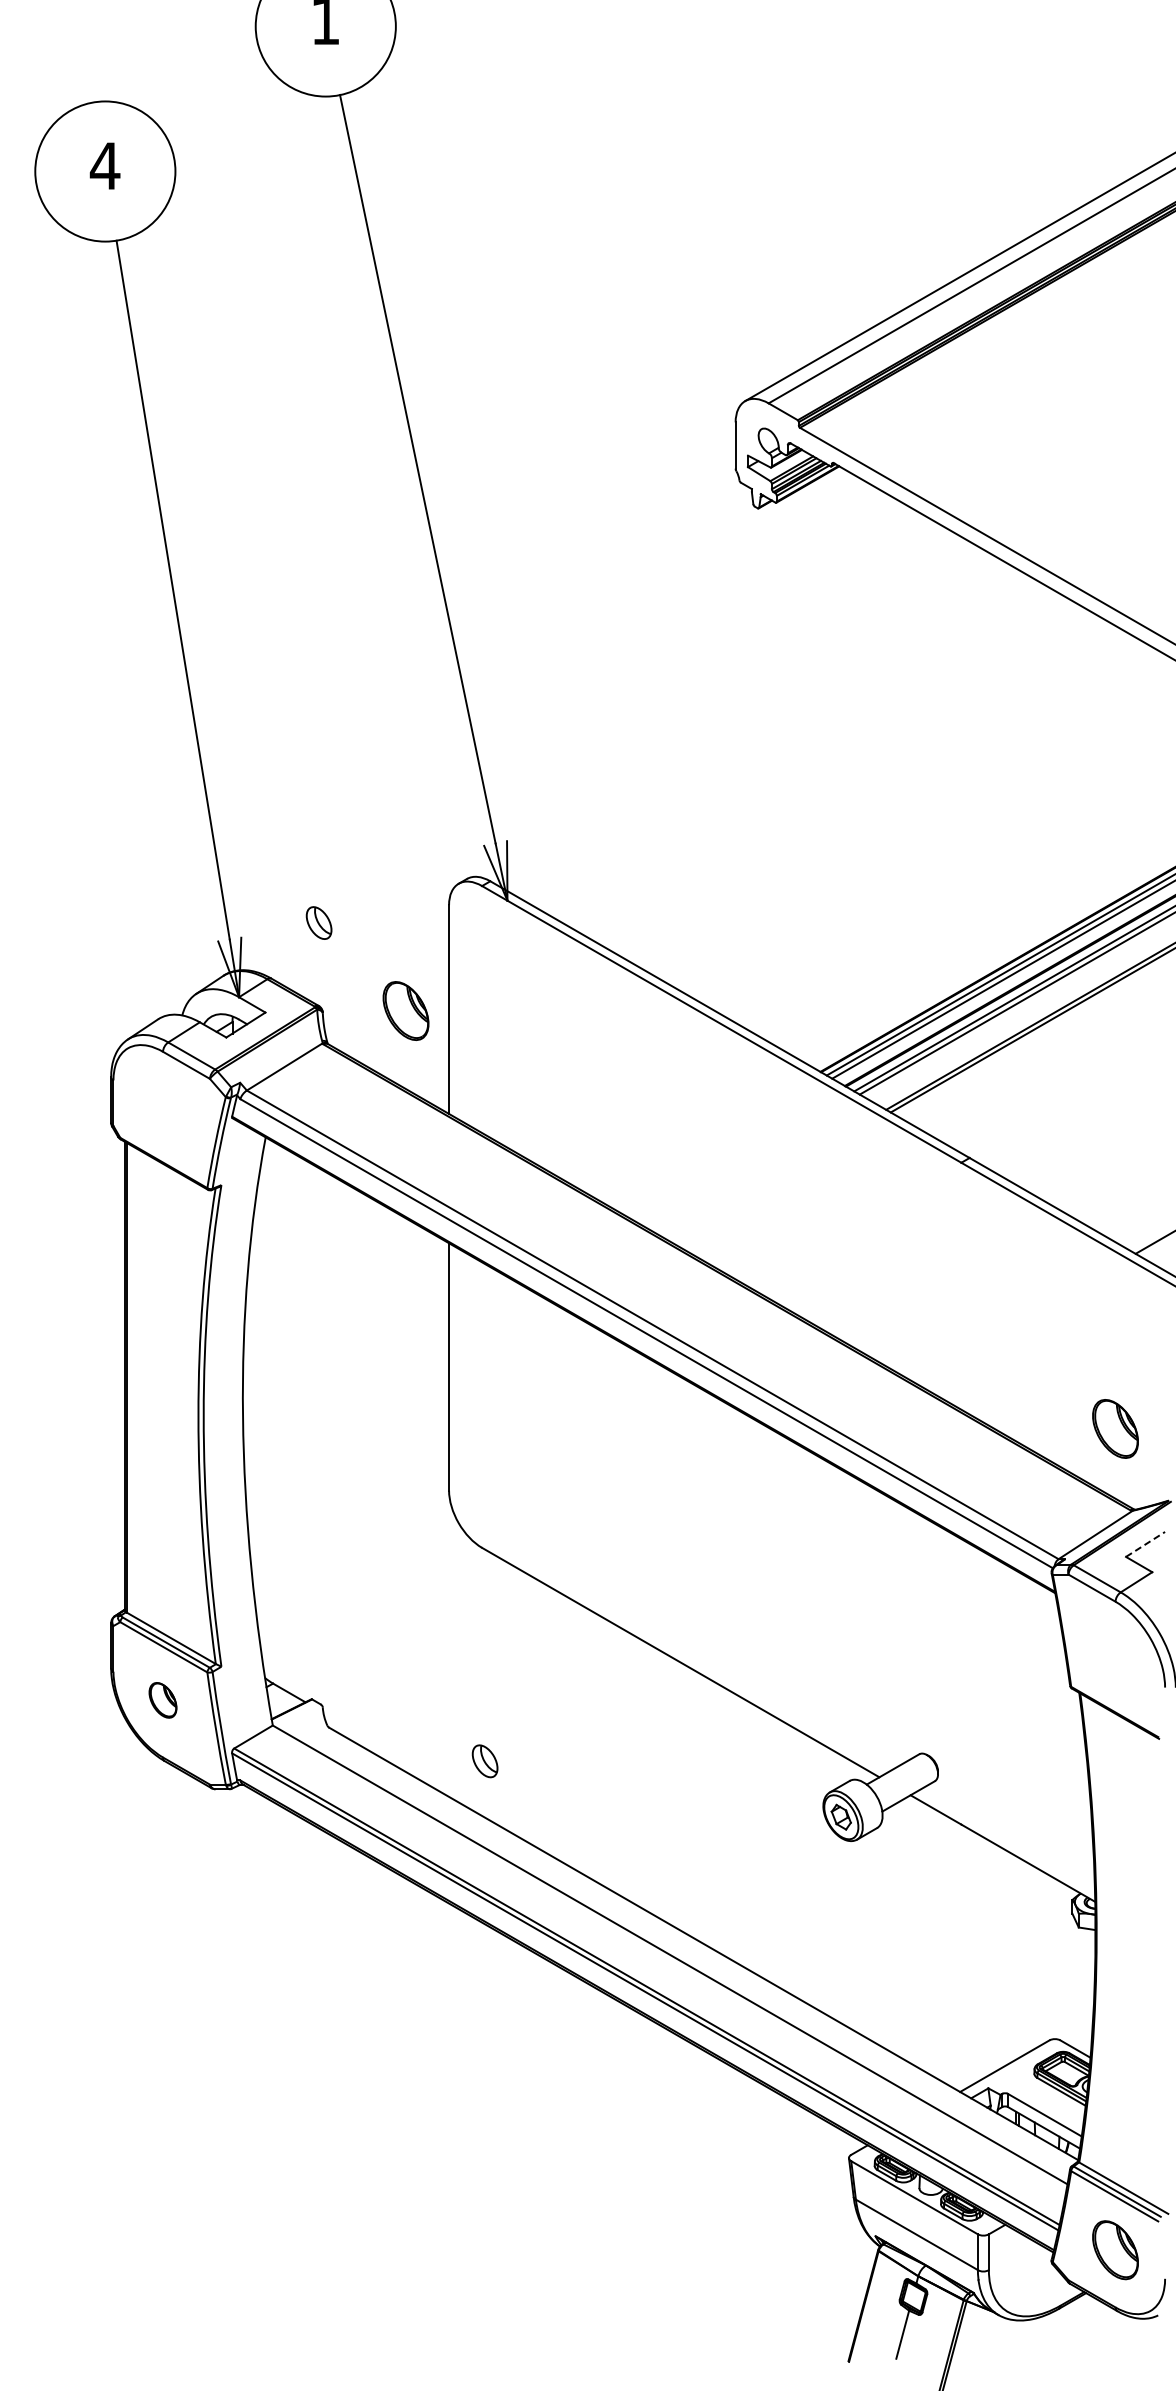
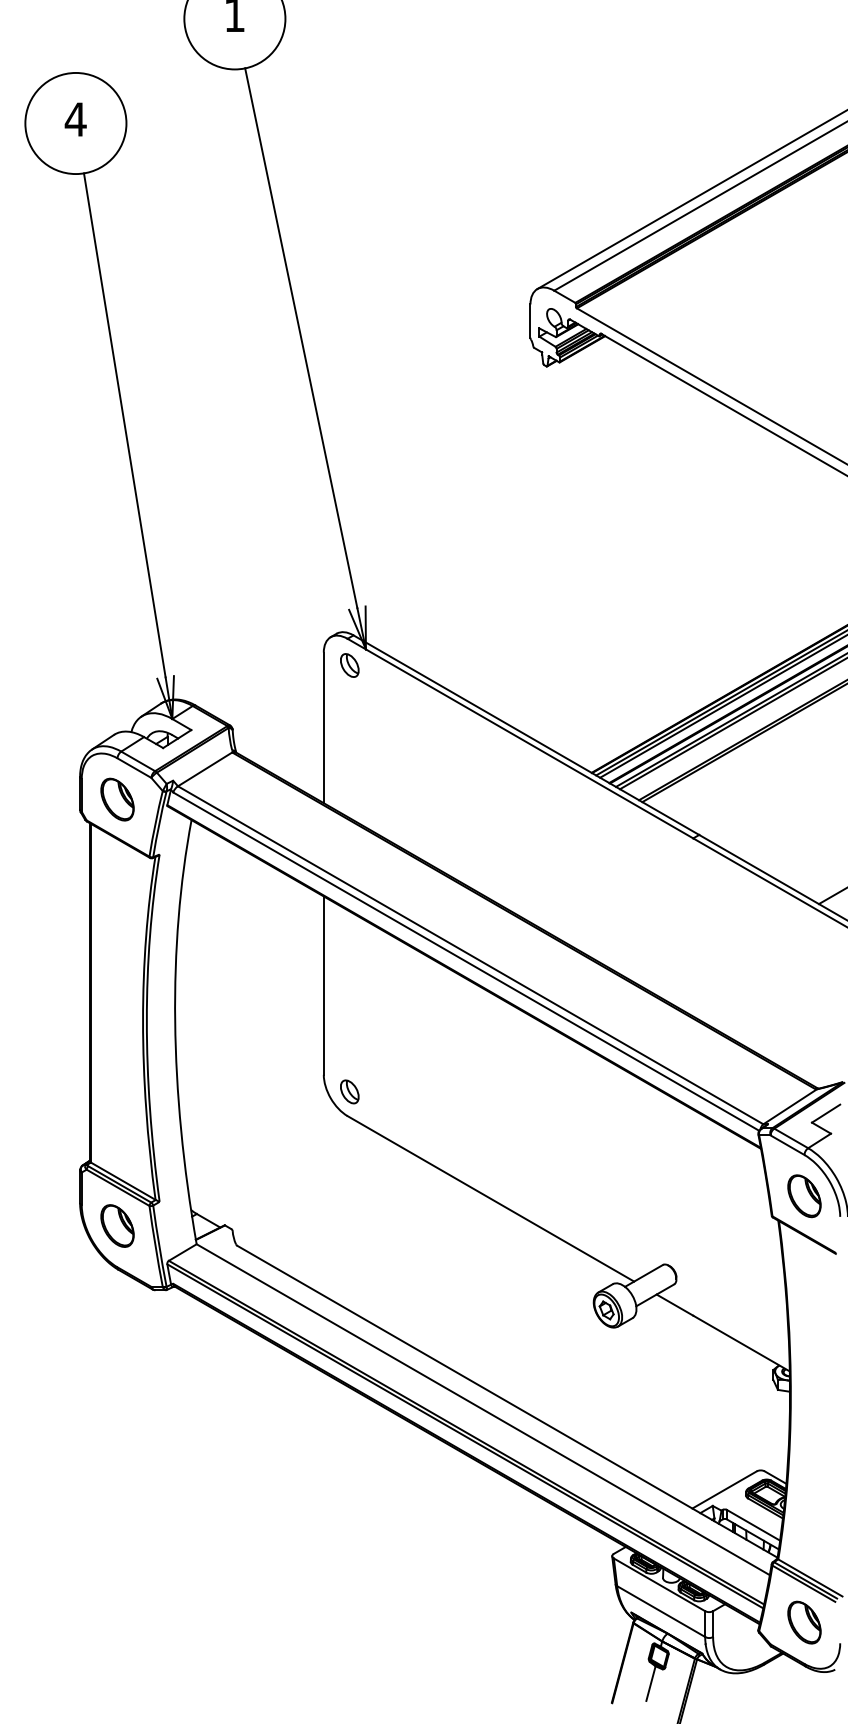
part: (318, 922) -> (349, 665), moved
part: (405, 1010) -> (117, 799), moved
part: (1115, 1428) -> (804, 1195), moved
line: (1145, 1544) -> (826, 1113), dashed -> solid
part: (162, 1700) -> (117, 1226), size x1.67
part: (484, 1761) -> (349, 1092), moved

